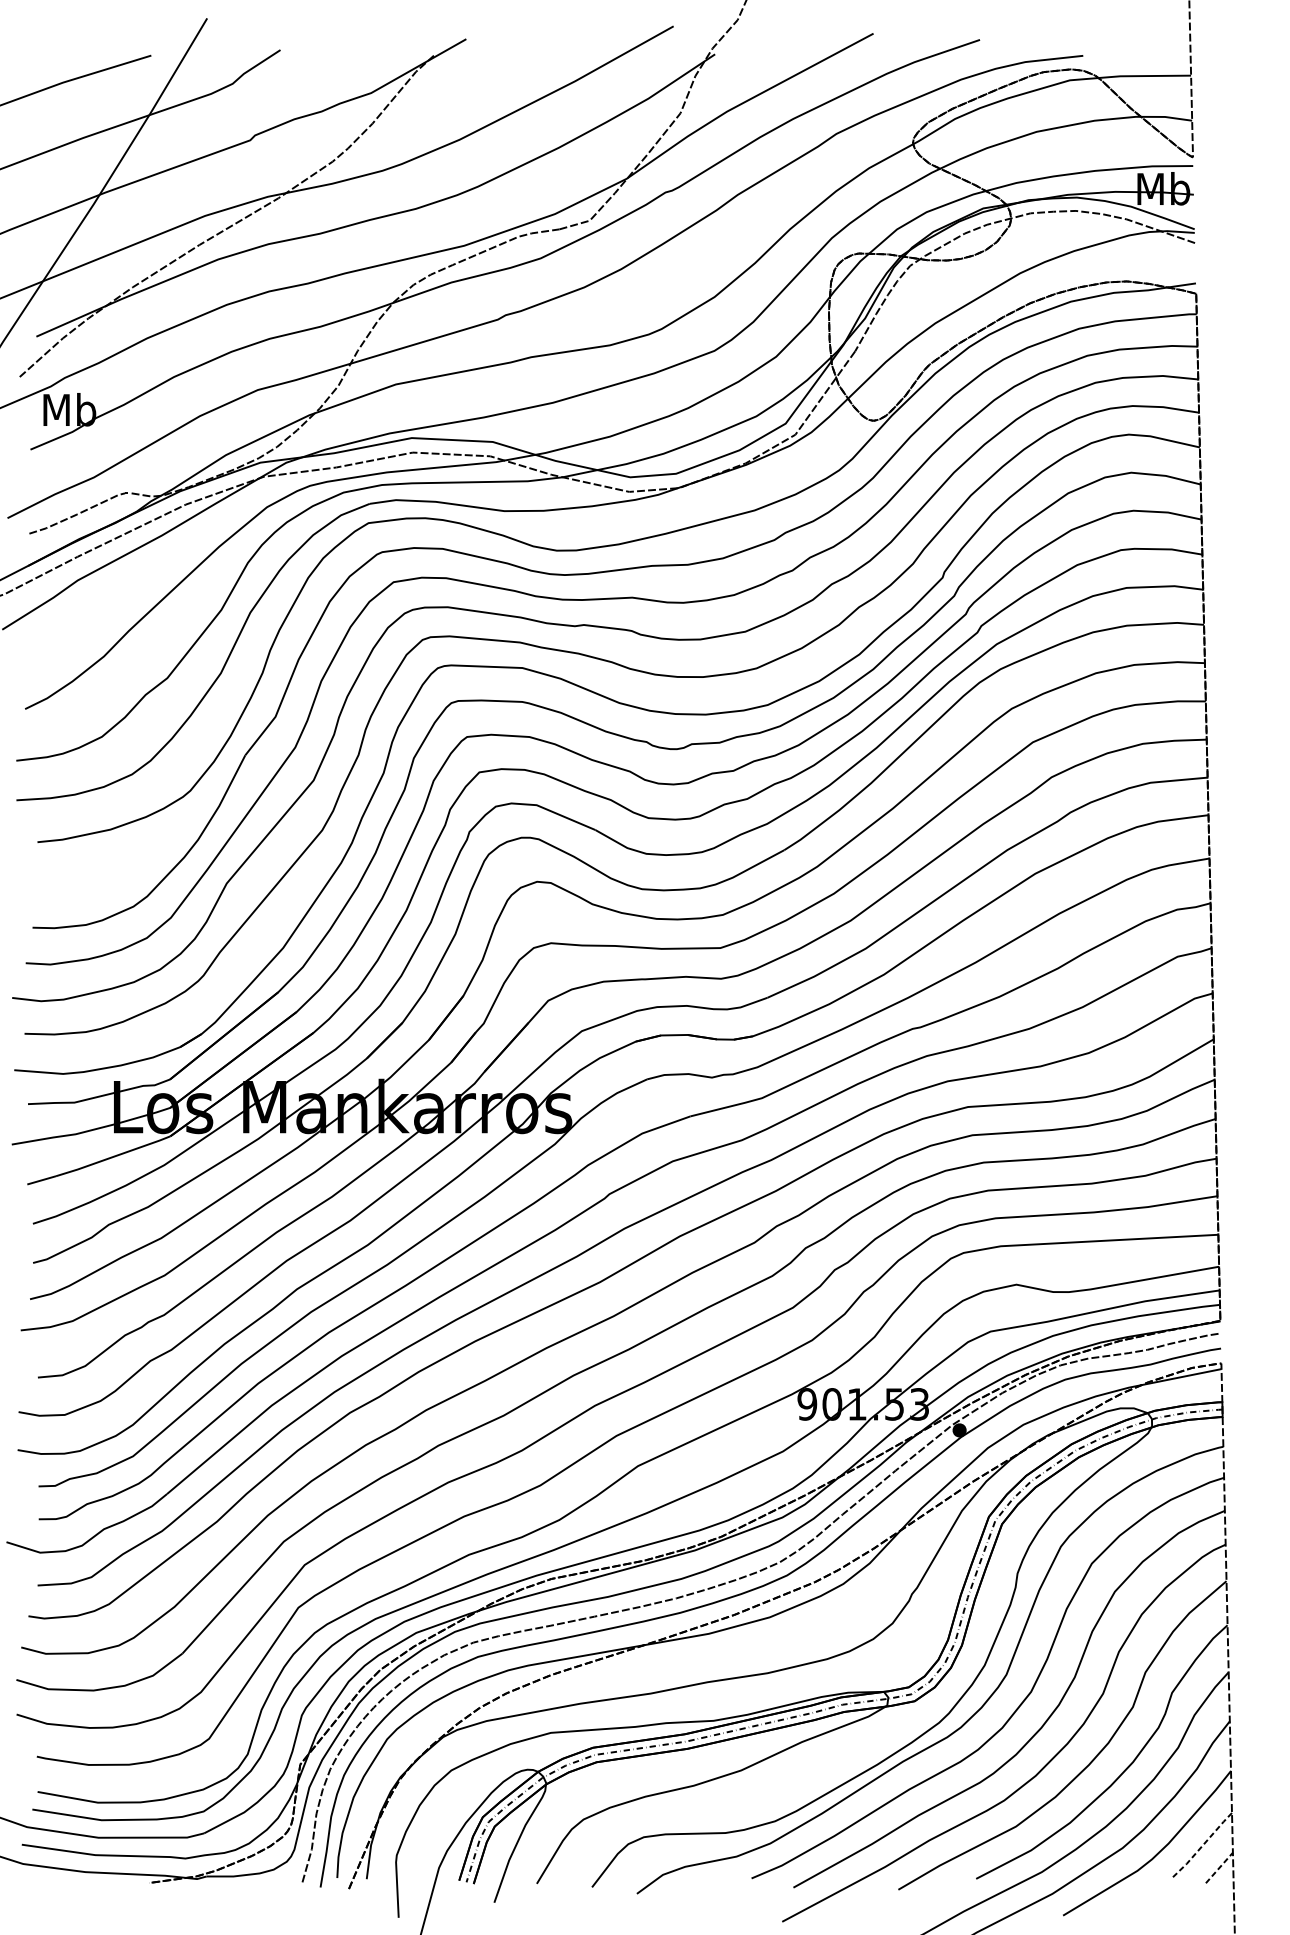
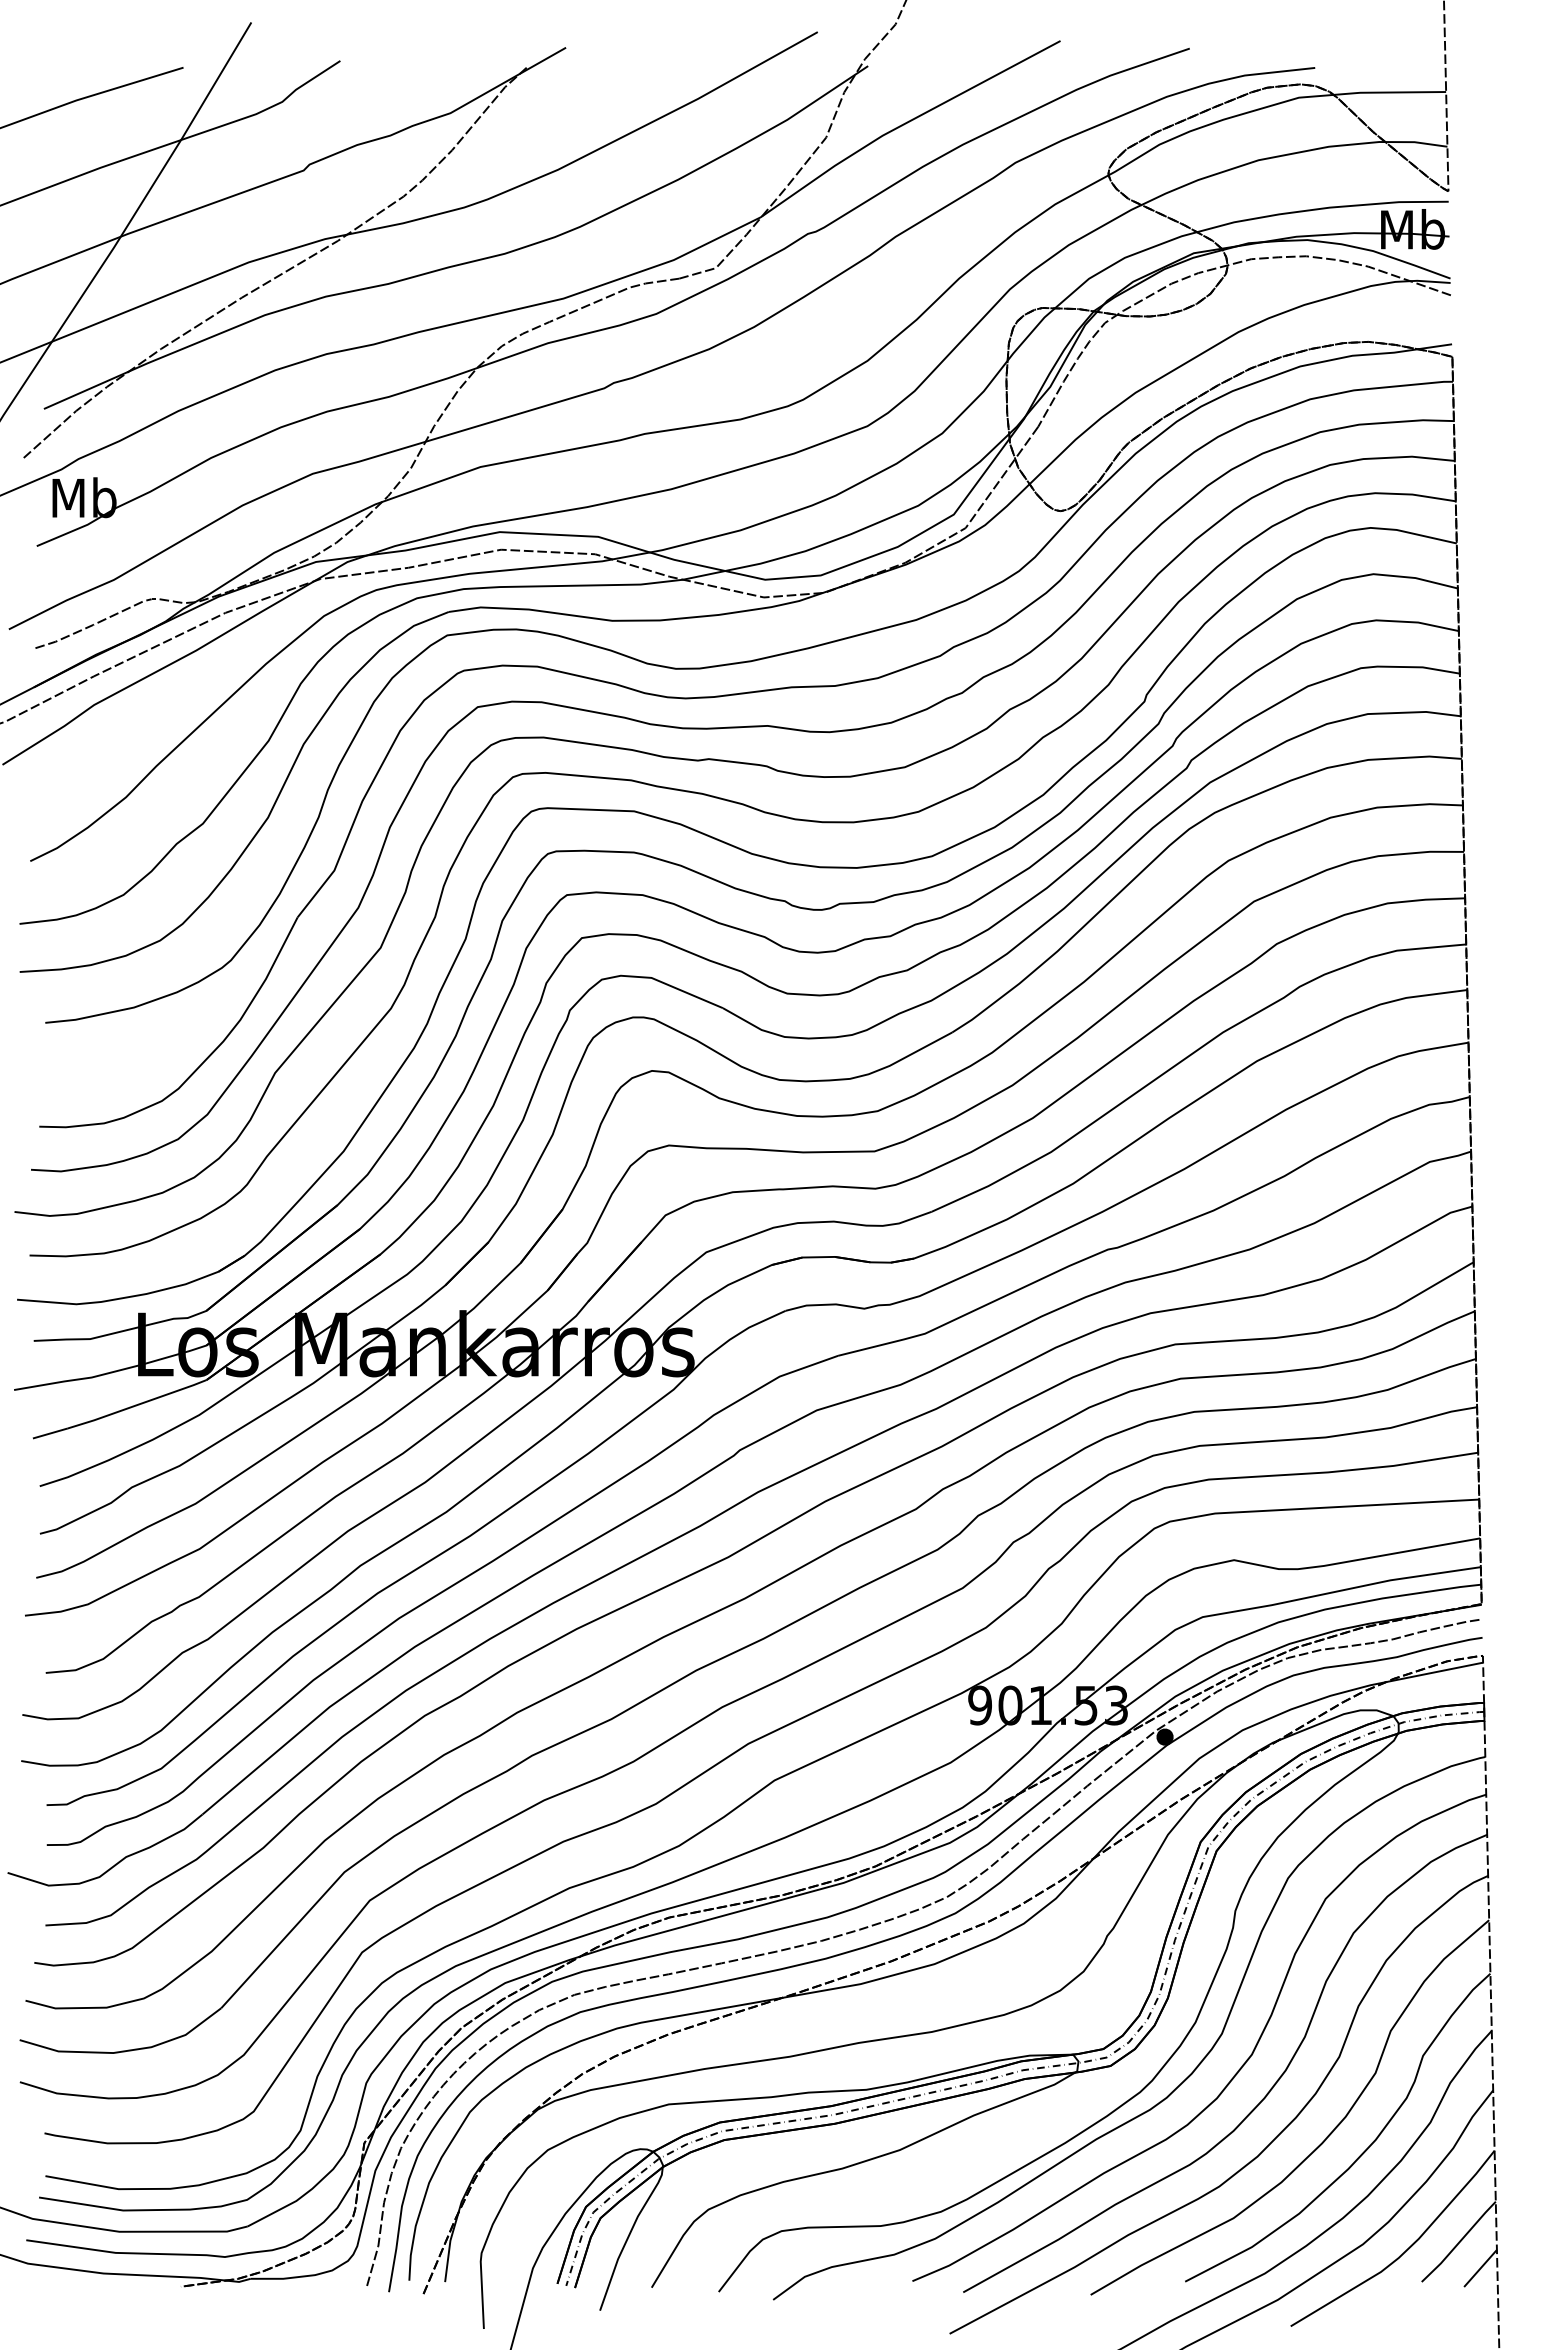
line: (1202, 1846) -> (1459, 2242), dashed -> solid
line: (1219, 1867) -> (1480, 2268), dashed -> solid

